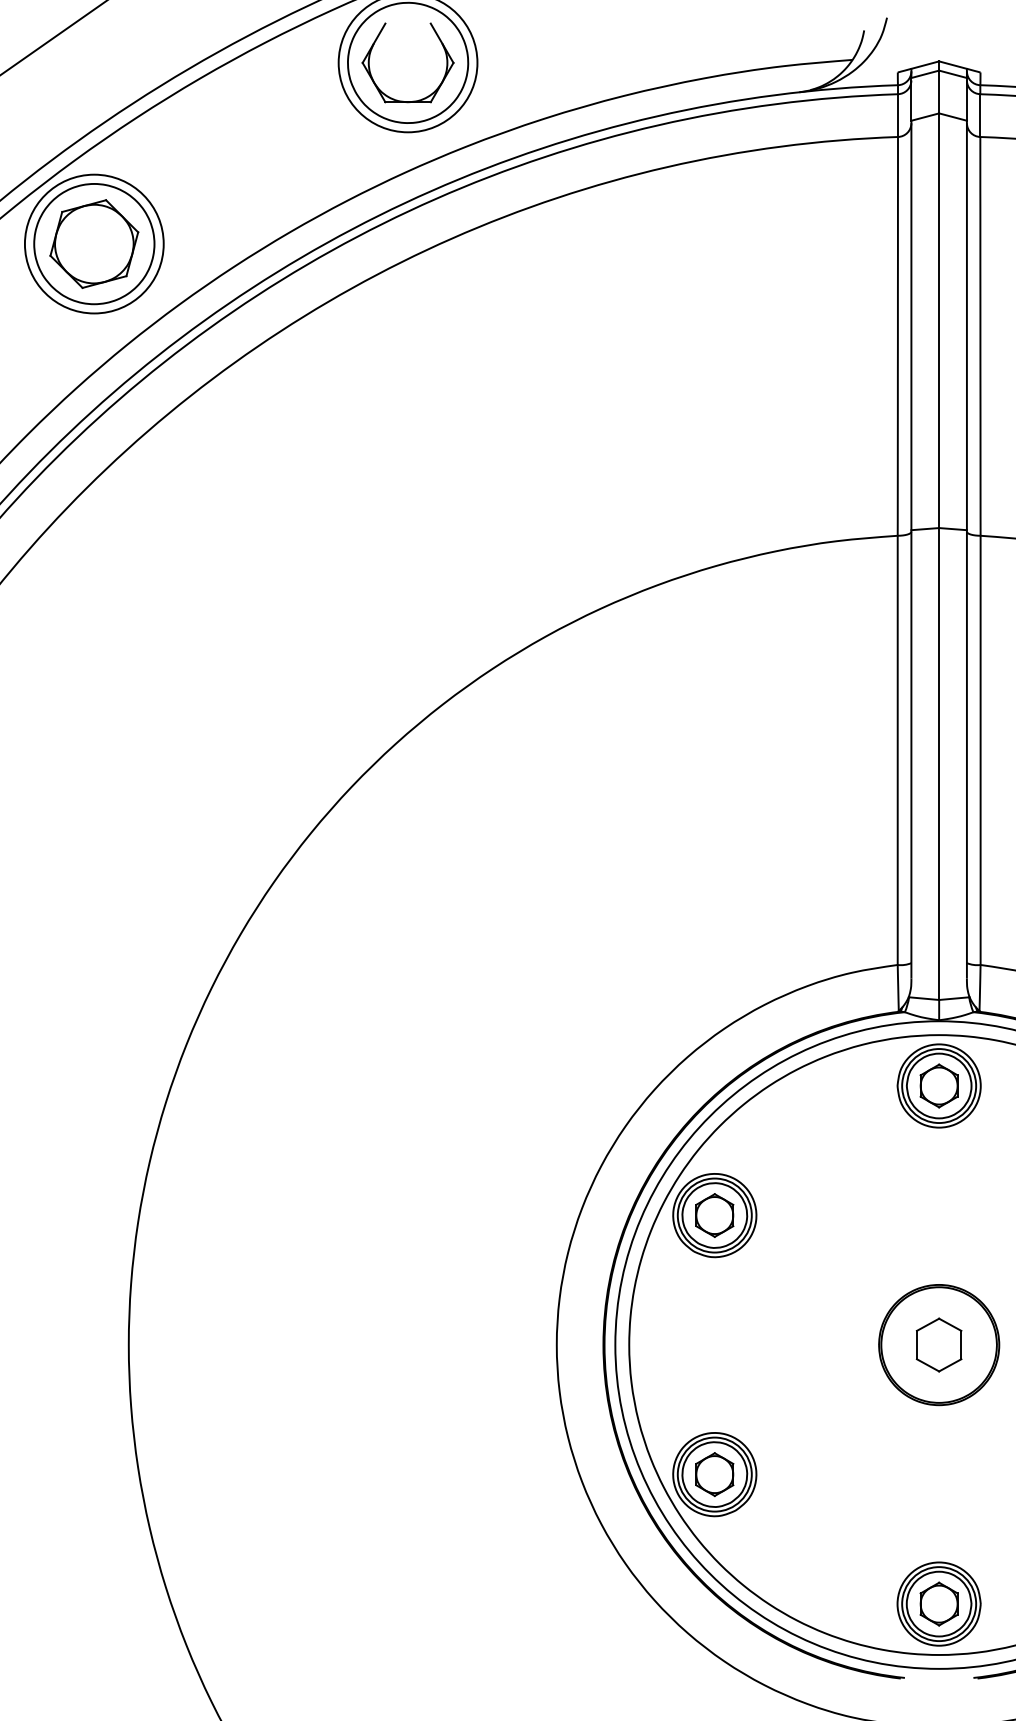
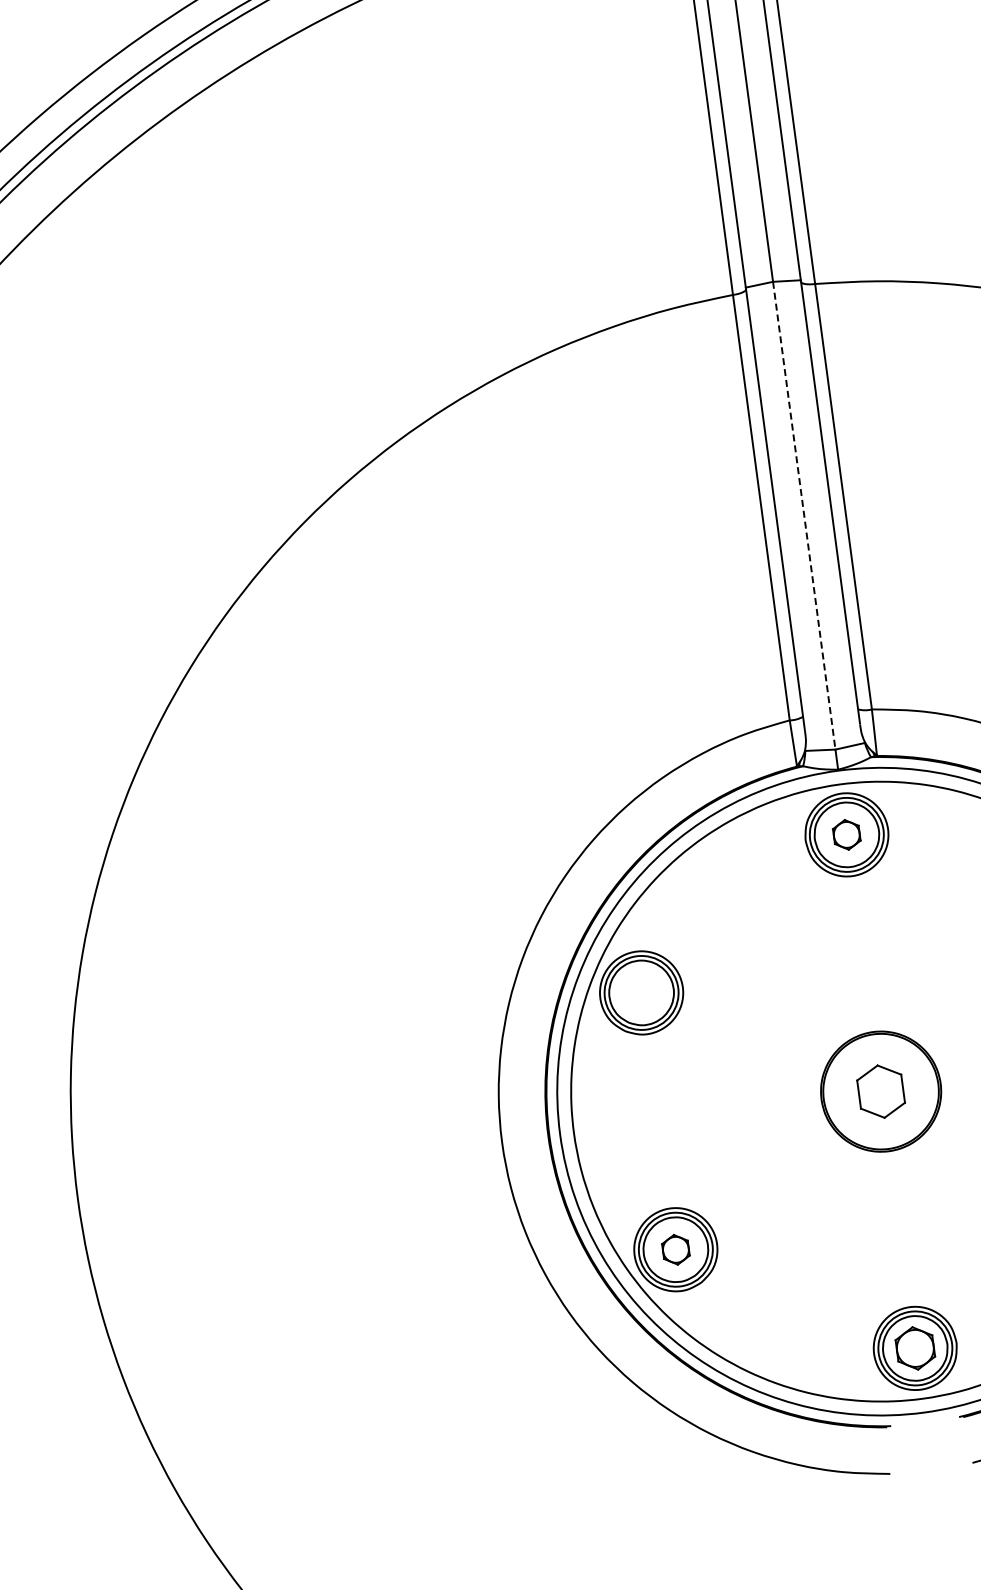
line: (939, 764) -> (804, 516), solid -> dashed
part: (938, 1085) -> (846, 834), size x0.7
part: (714, 1215) -> (641, 992), removed
part: (714, 1474) -> (675, 1249), size x0.7

